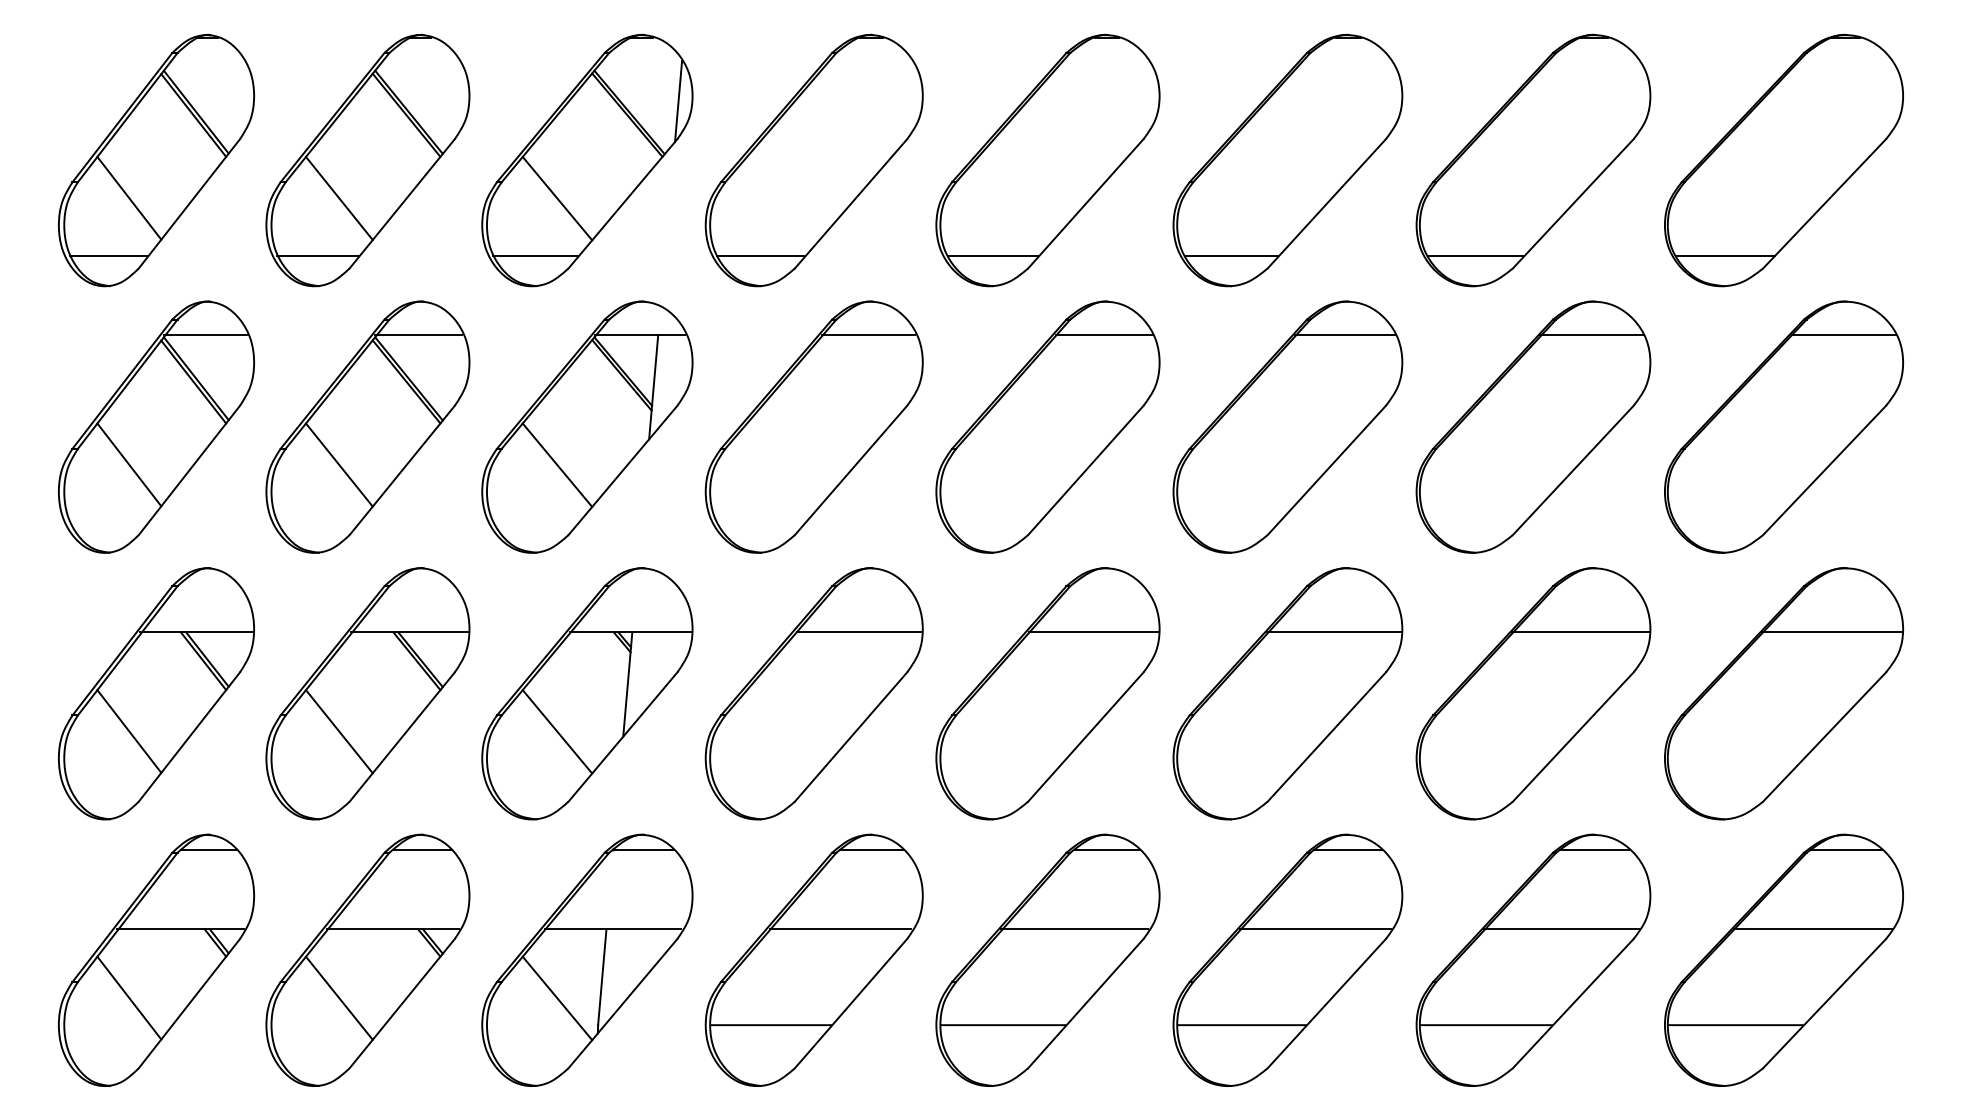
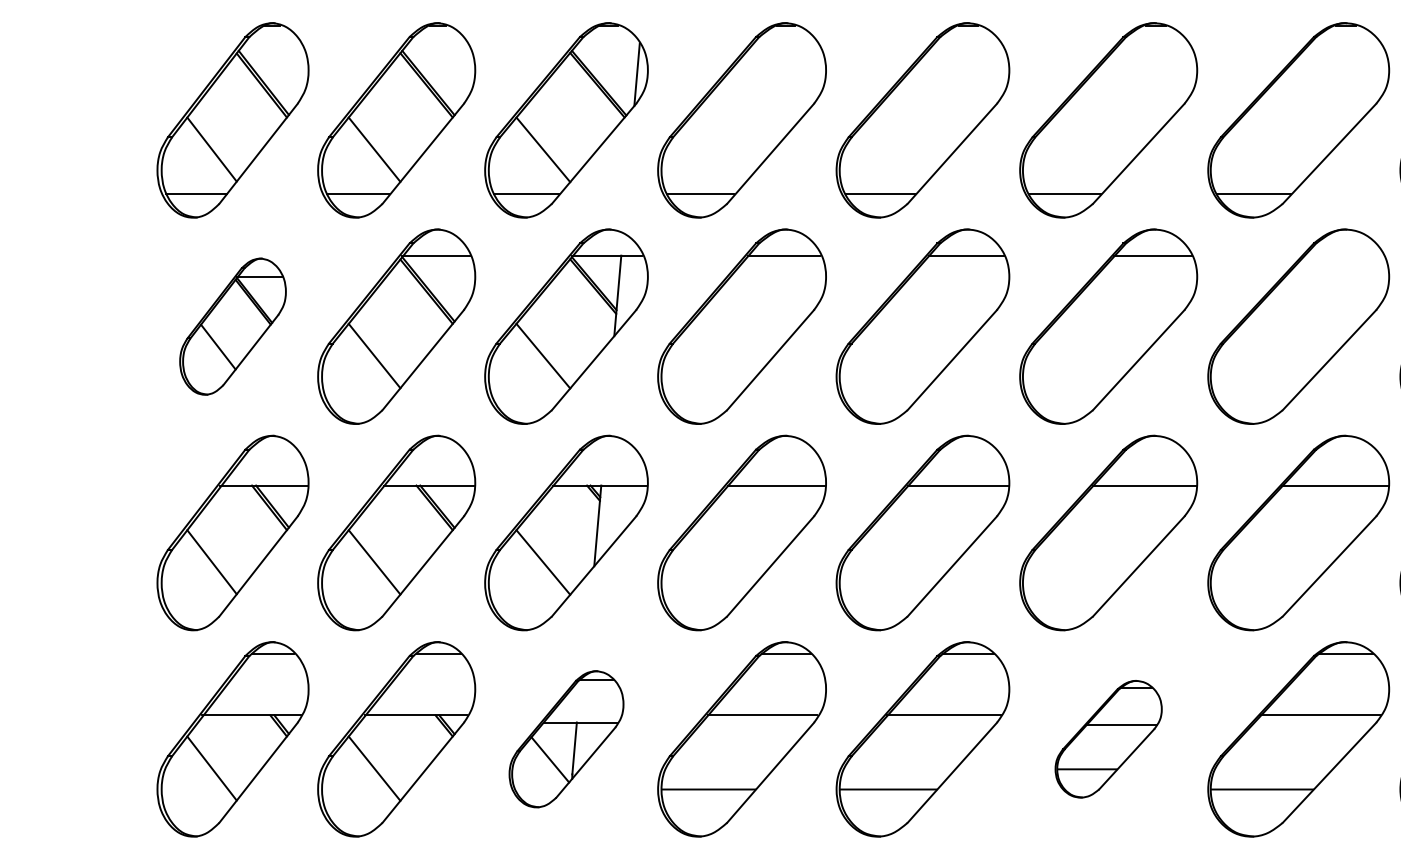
line: (1591, 335) -> (1343, 255), removed
part: (156, 426) -> (233, 326), size x0.7
part: (587, 959) -> (566, 738), size x0.7
part: (1287, 959) -> (1108, 738), size x0.6

